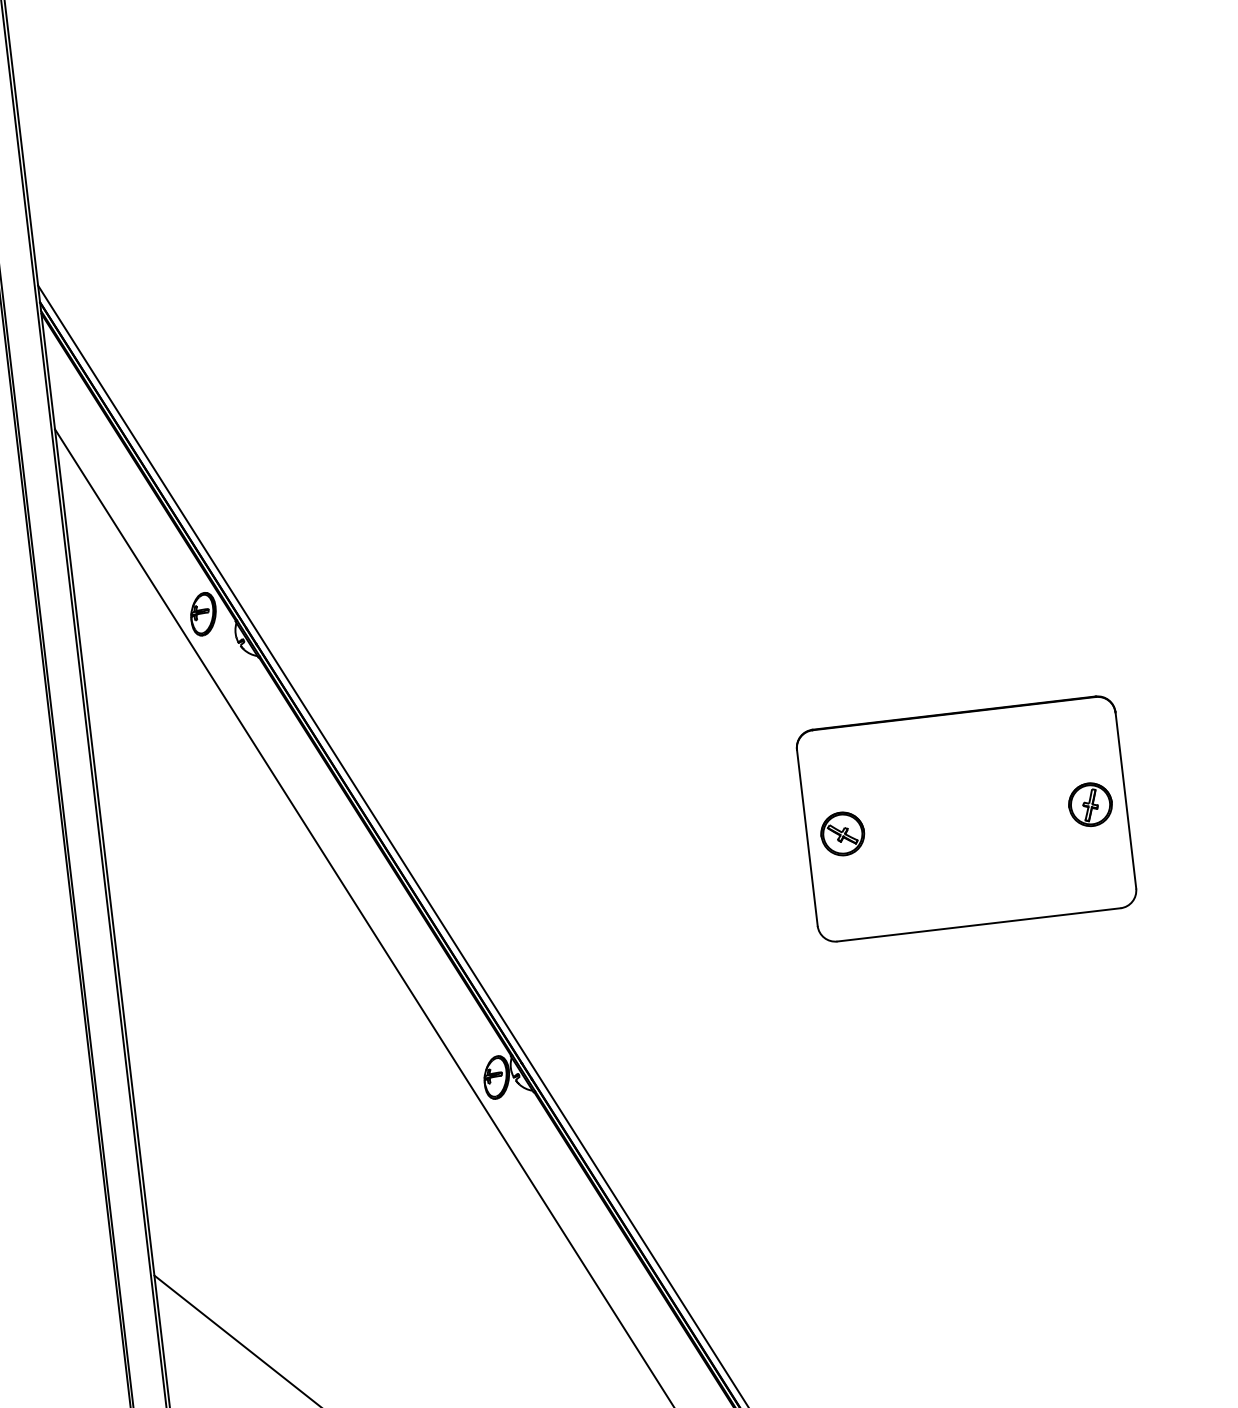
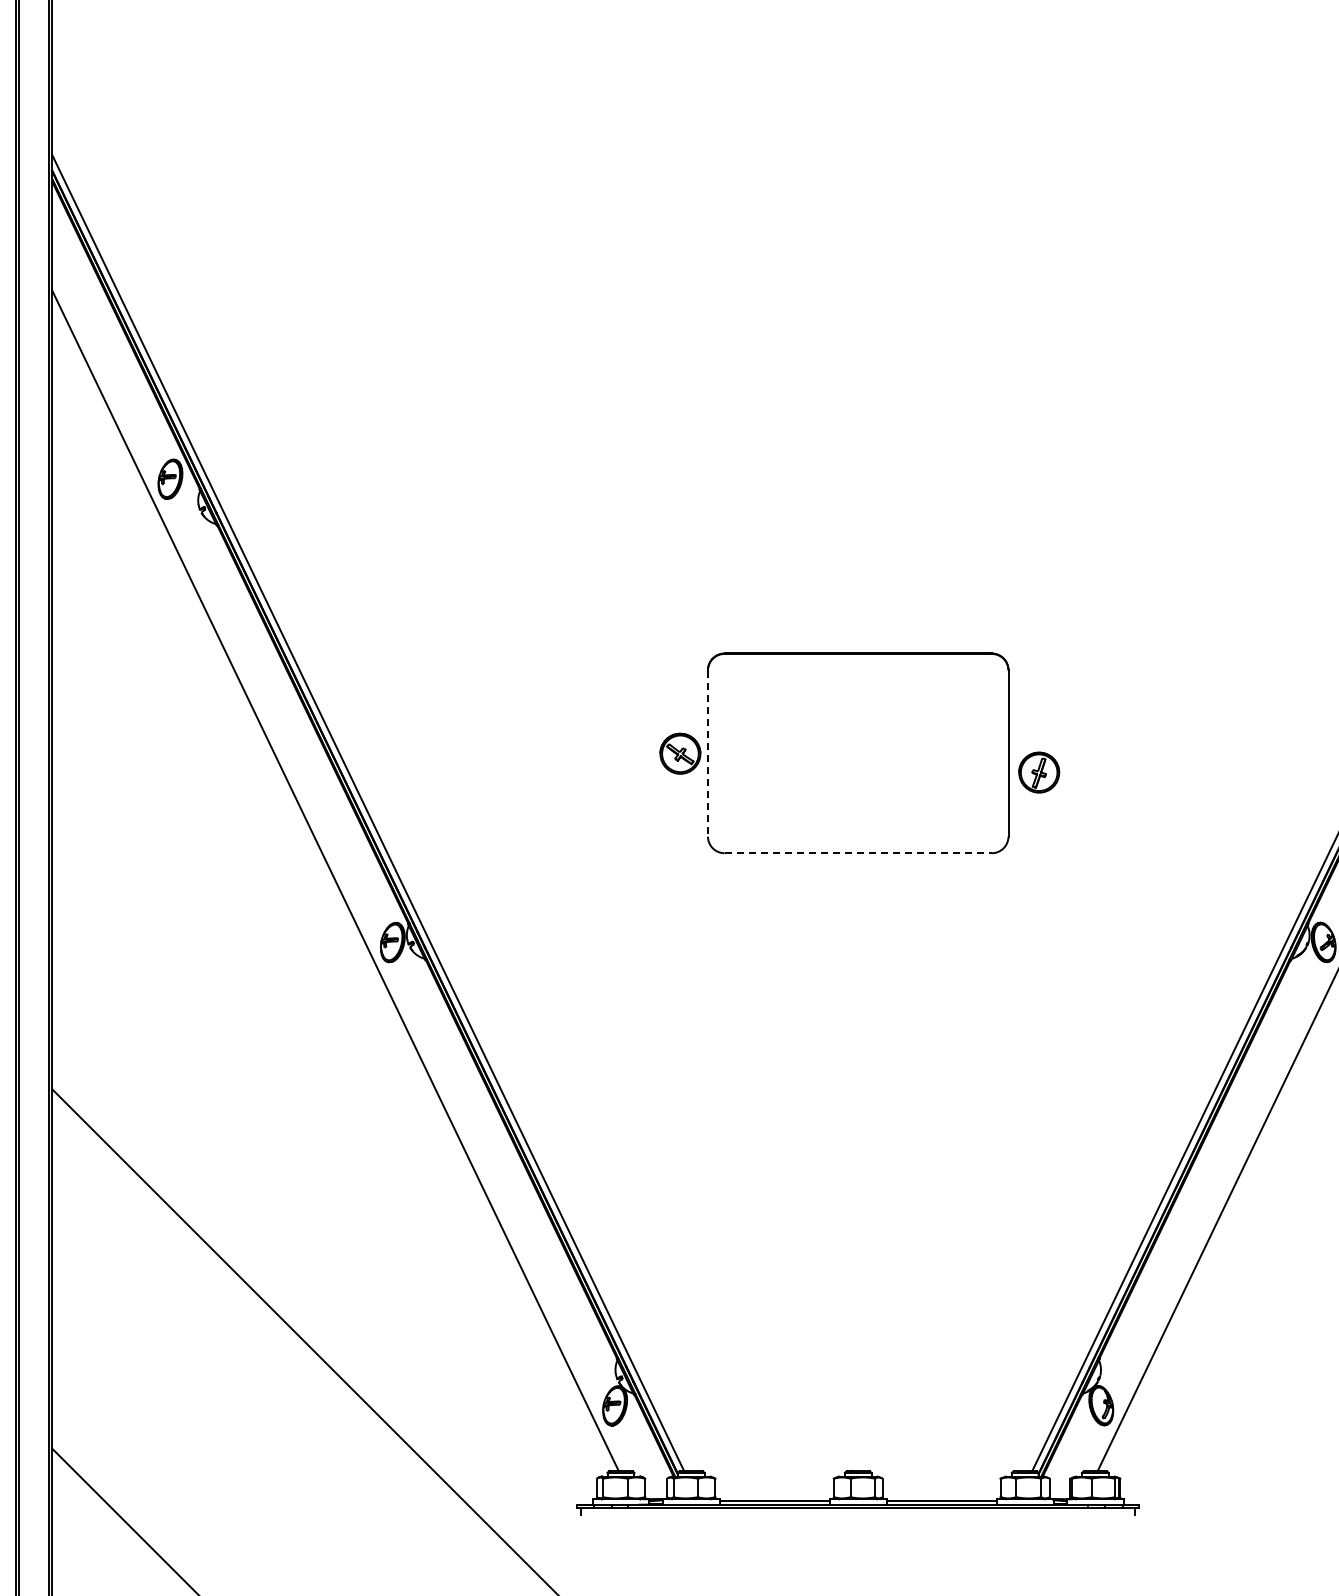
part: (1090, 804) -> (1039, 772), moved
part: (842, 833) -> (680, 753), moved
line: (806, 839) -> (707, 754), solid -> dashed
line: (979, 925) -> (858, 853), solid -> dashed

